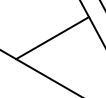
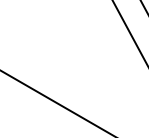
line: (52, 38) -> (73, 54), removed

